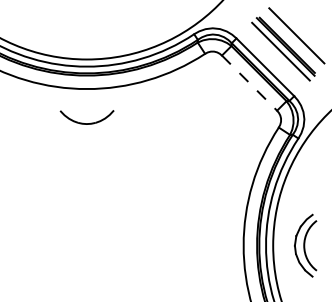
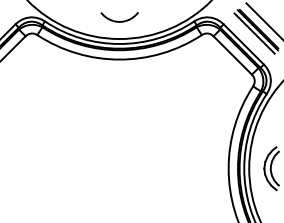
line: (250, 83) -> (233, 55), dashed -> solid
part: (86, 117) -> (119, 17), moved

